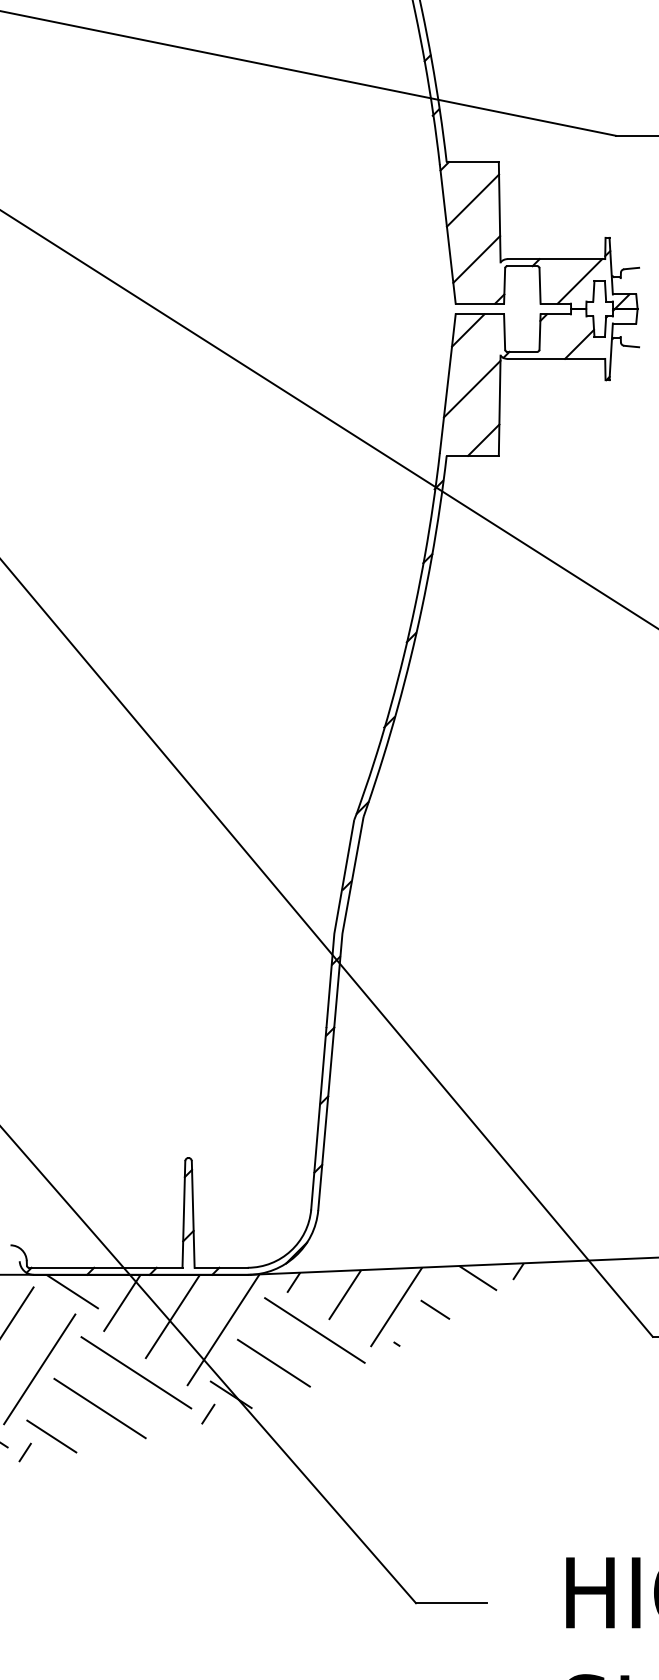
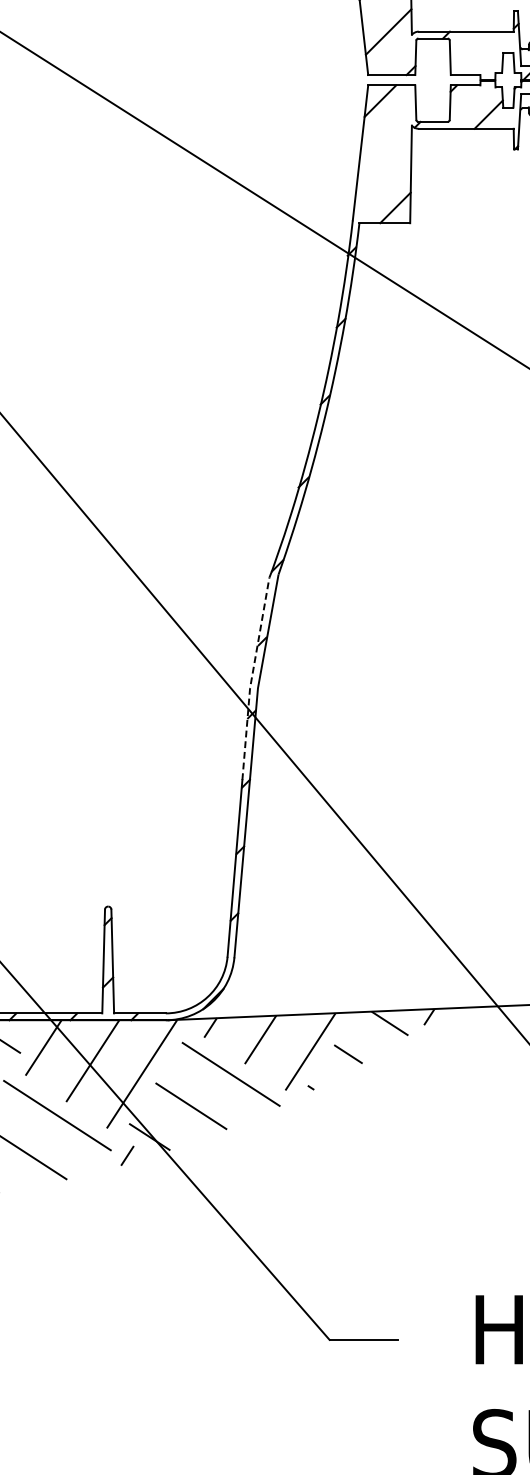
line: (579, 281) -> (488, 53), removed
line: (471, 388) -> (383, 157), removed
line: (336, 923) -> (252, 678), solid -> dashed

